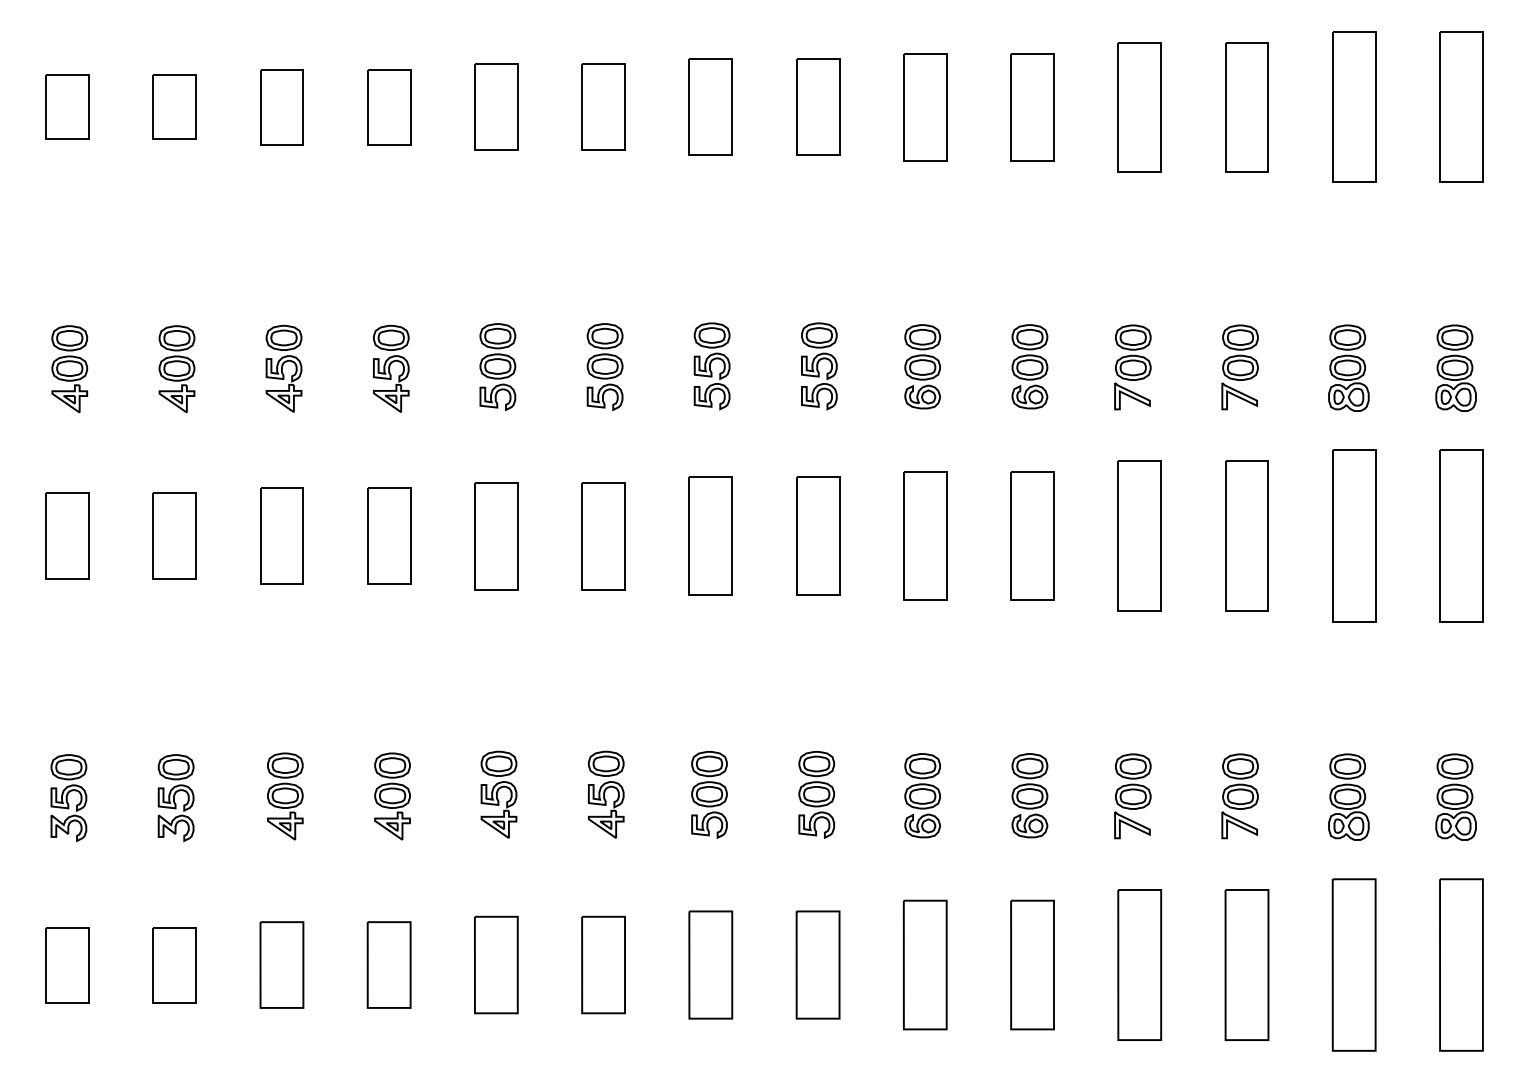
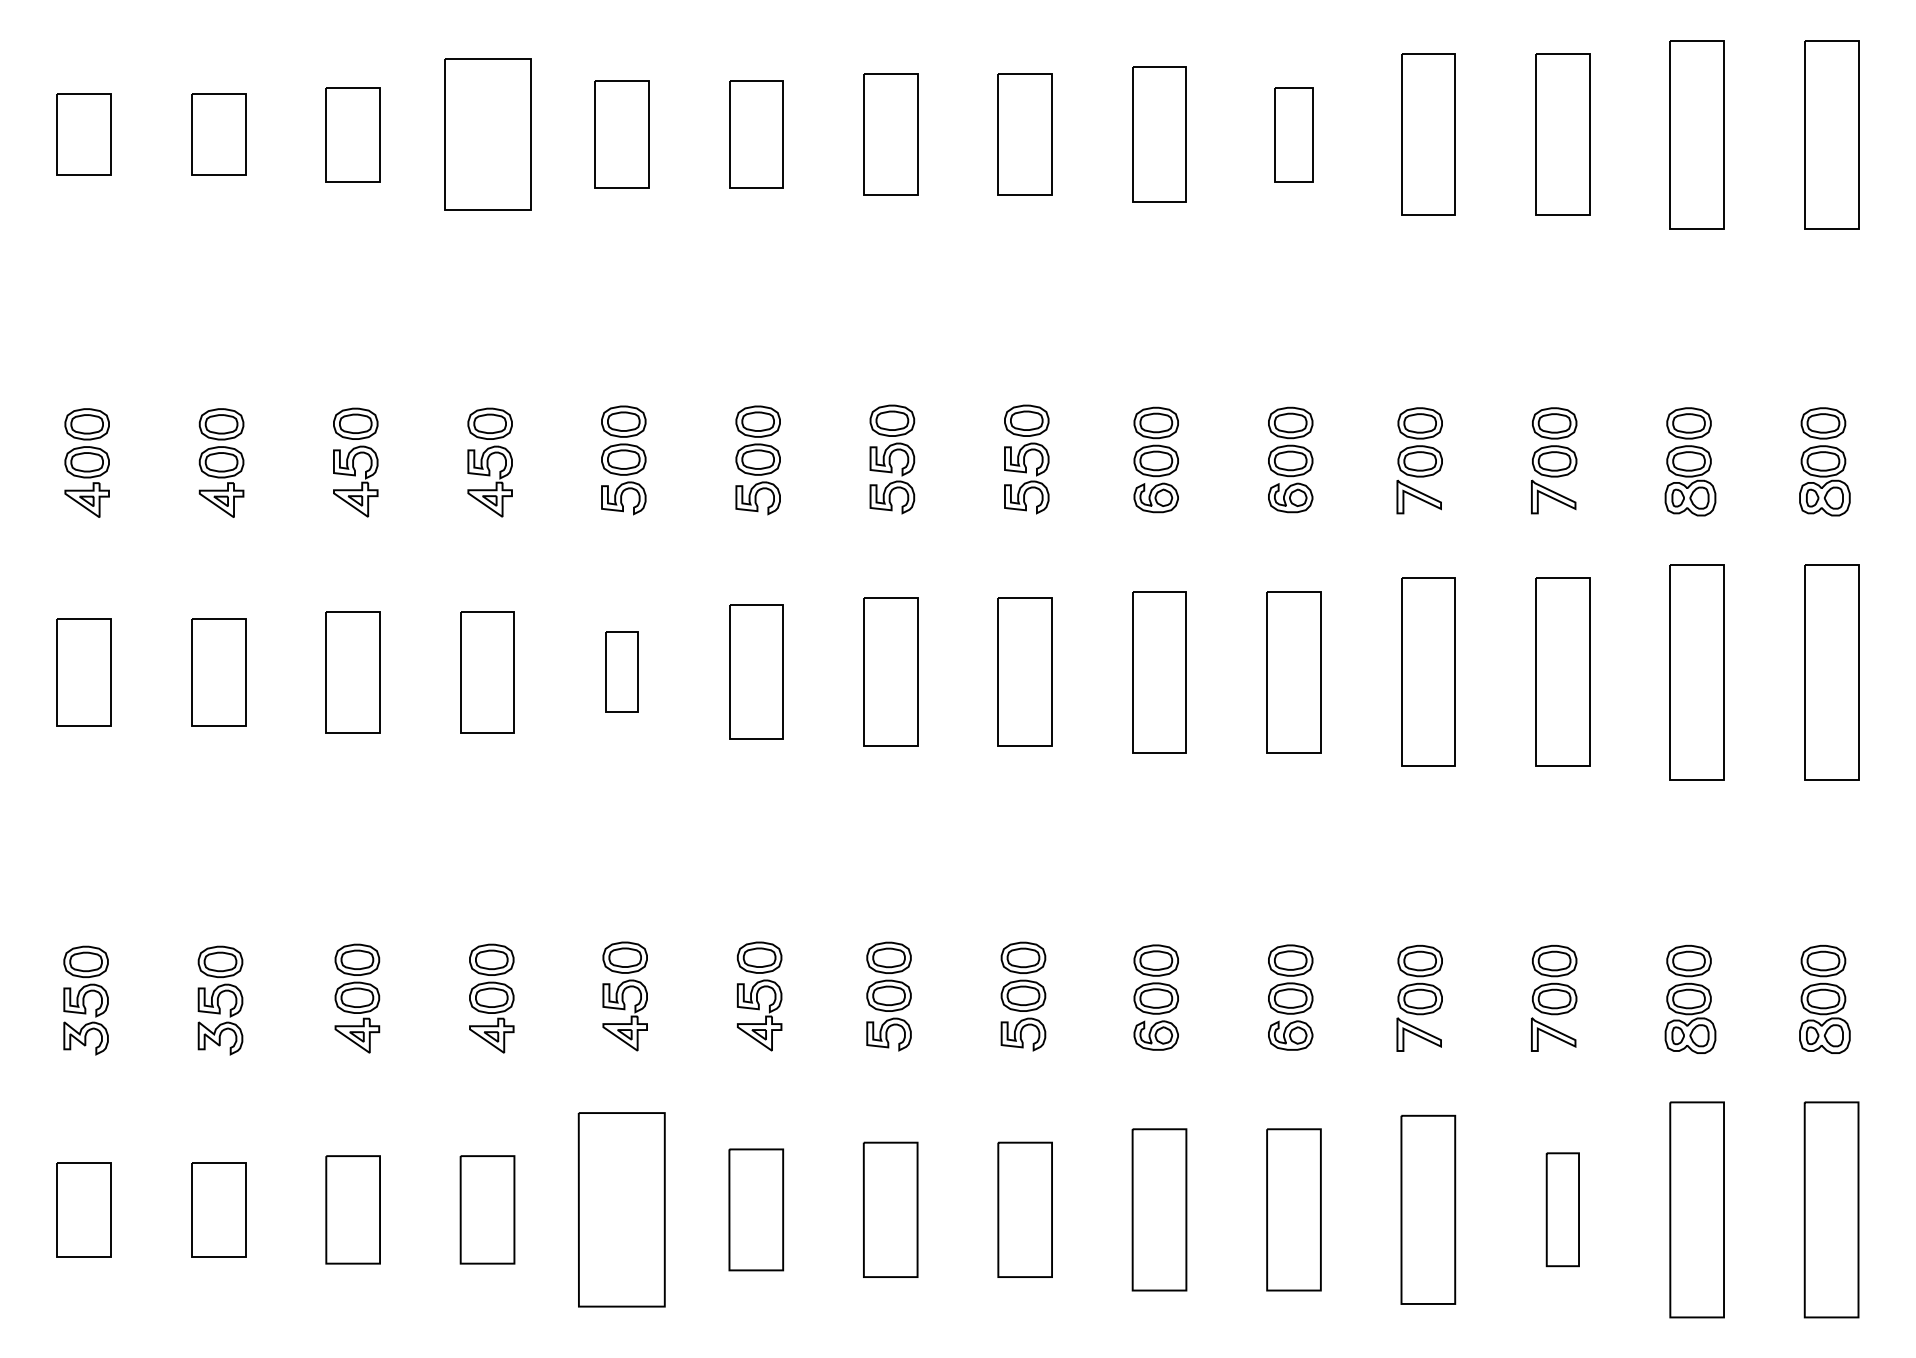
part: (389, 107) -> (487, 134), size x1.6
part: (1032, 107) -> (1293, 134), size x0.7
part: (496, 535) -> (621, 671), size x0.6
part: (496, 964) -> (621, 1209), size x1.6
part: (1246, 964) -> (1562, 1209), size x0.6

